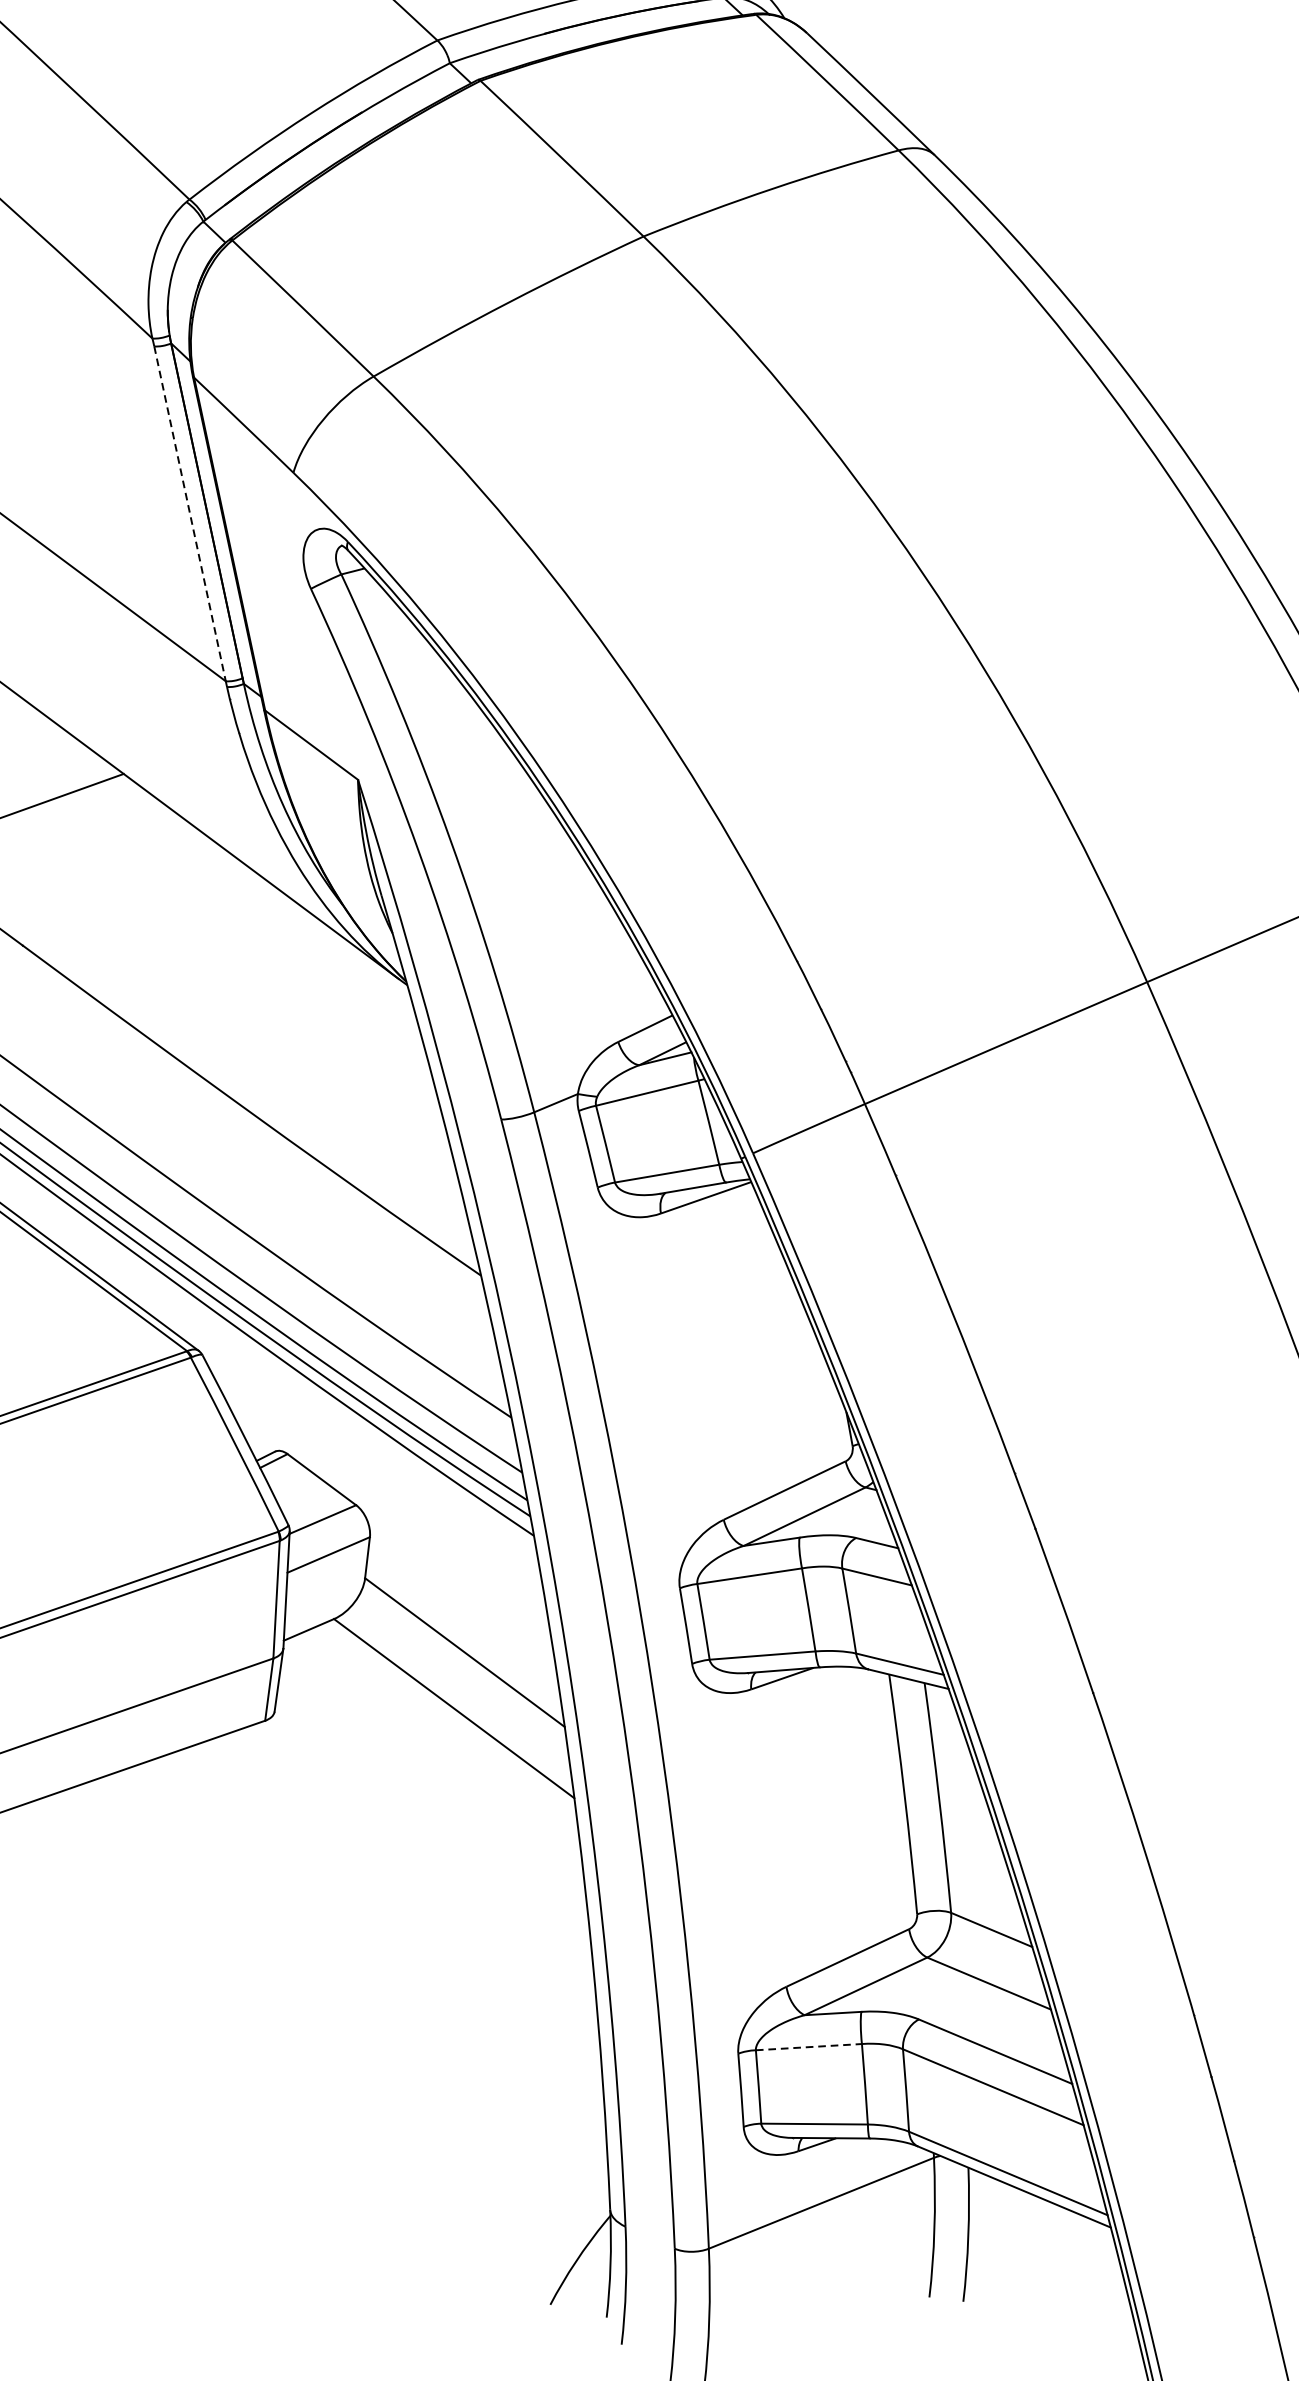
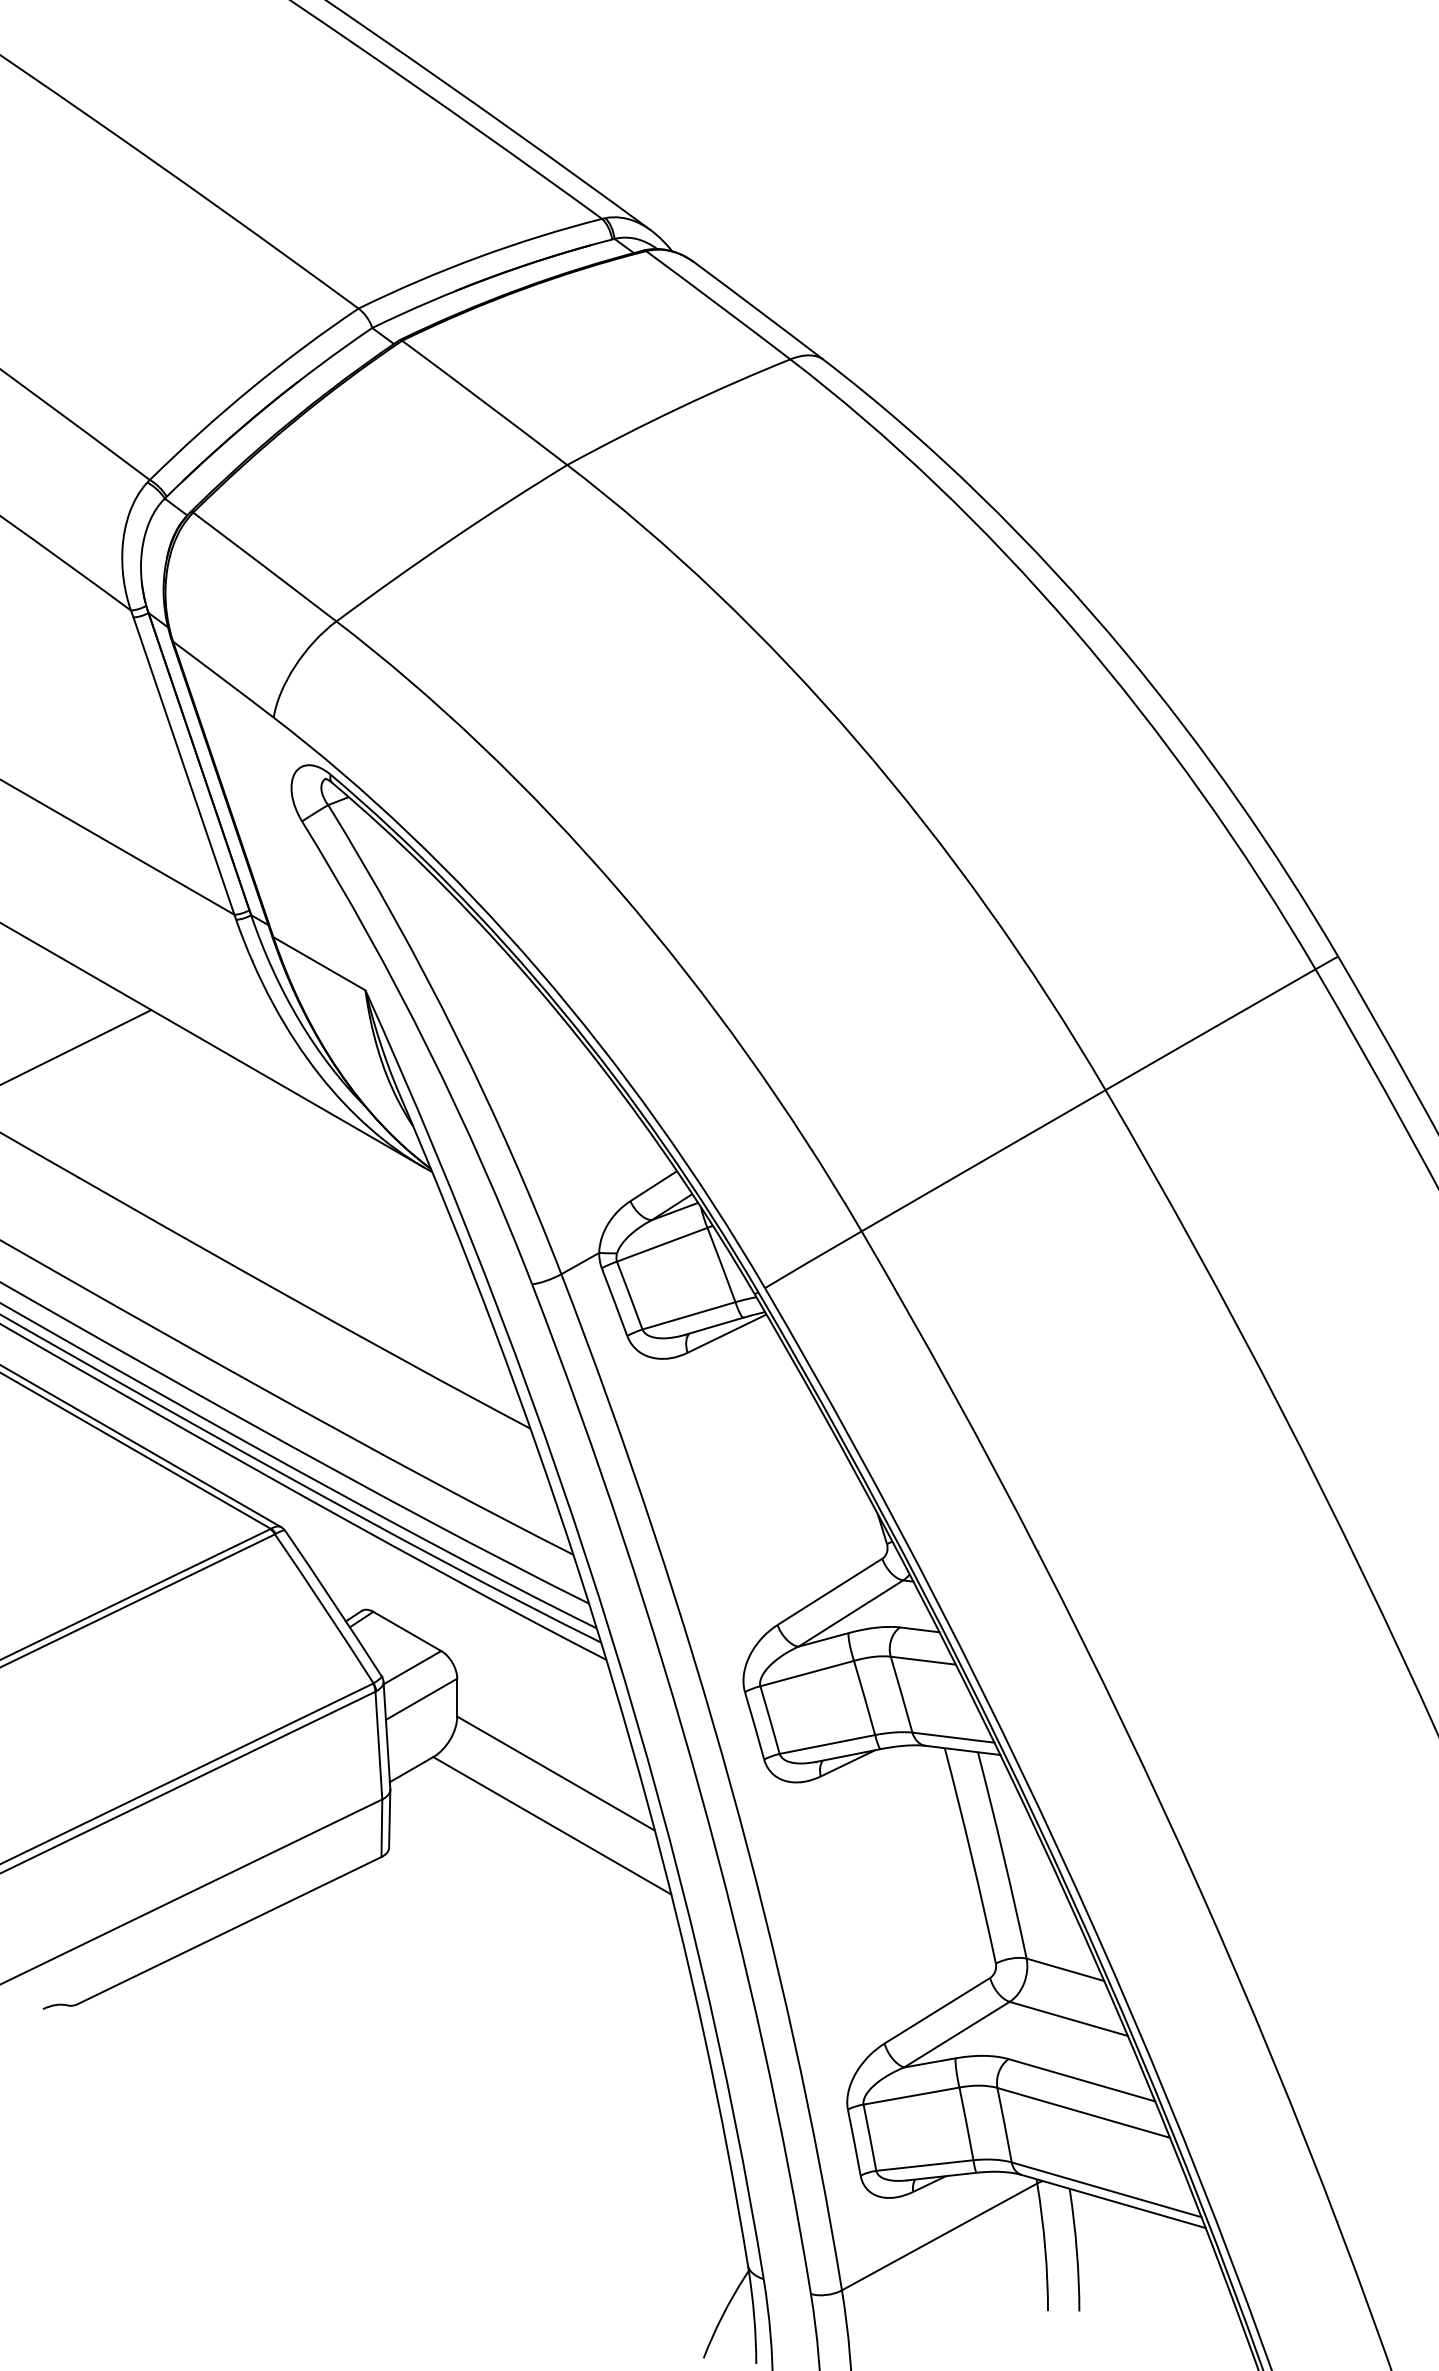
line: (189, 514) -> (183, 766), dashed -> solid
line: (808, 2047) -> (911, 2096), dashed -> solid

